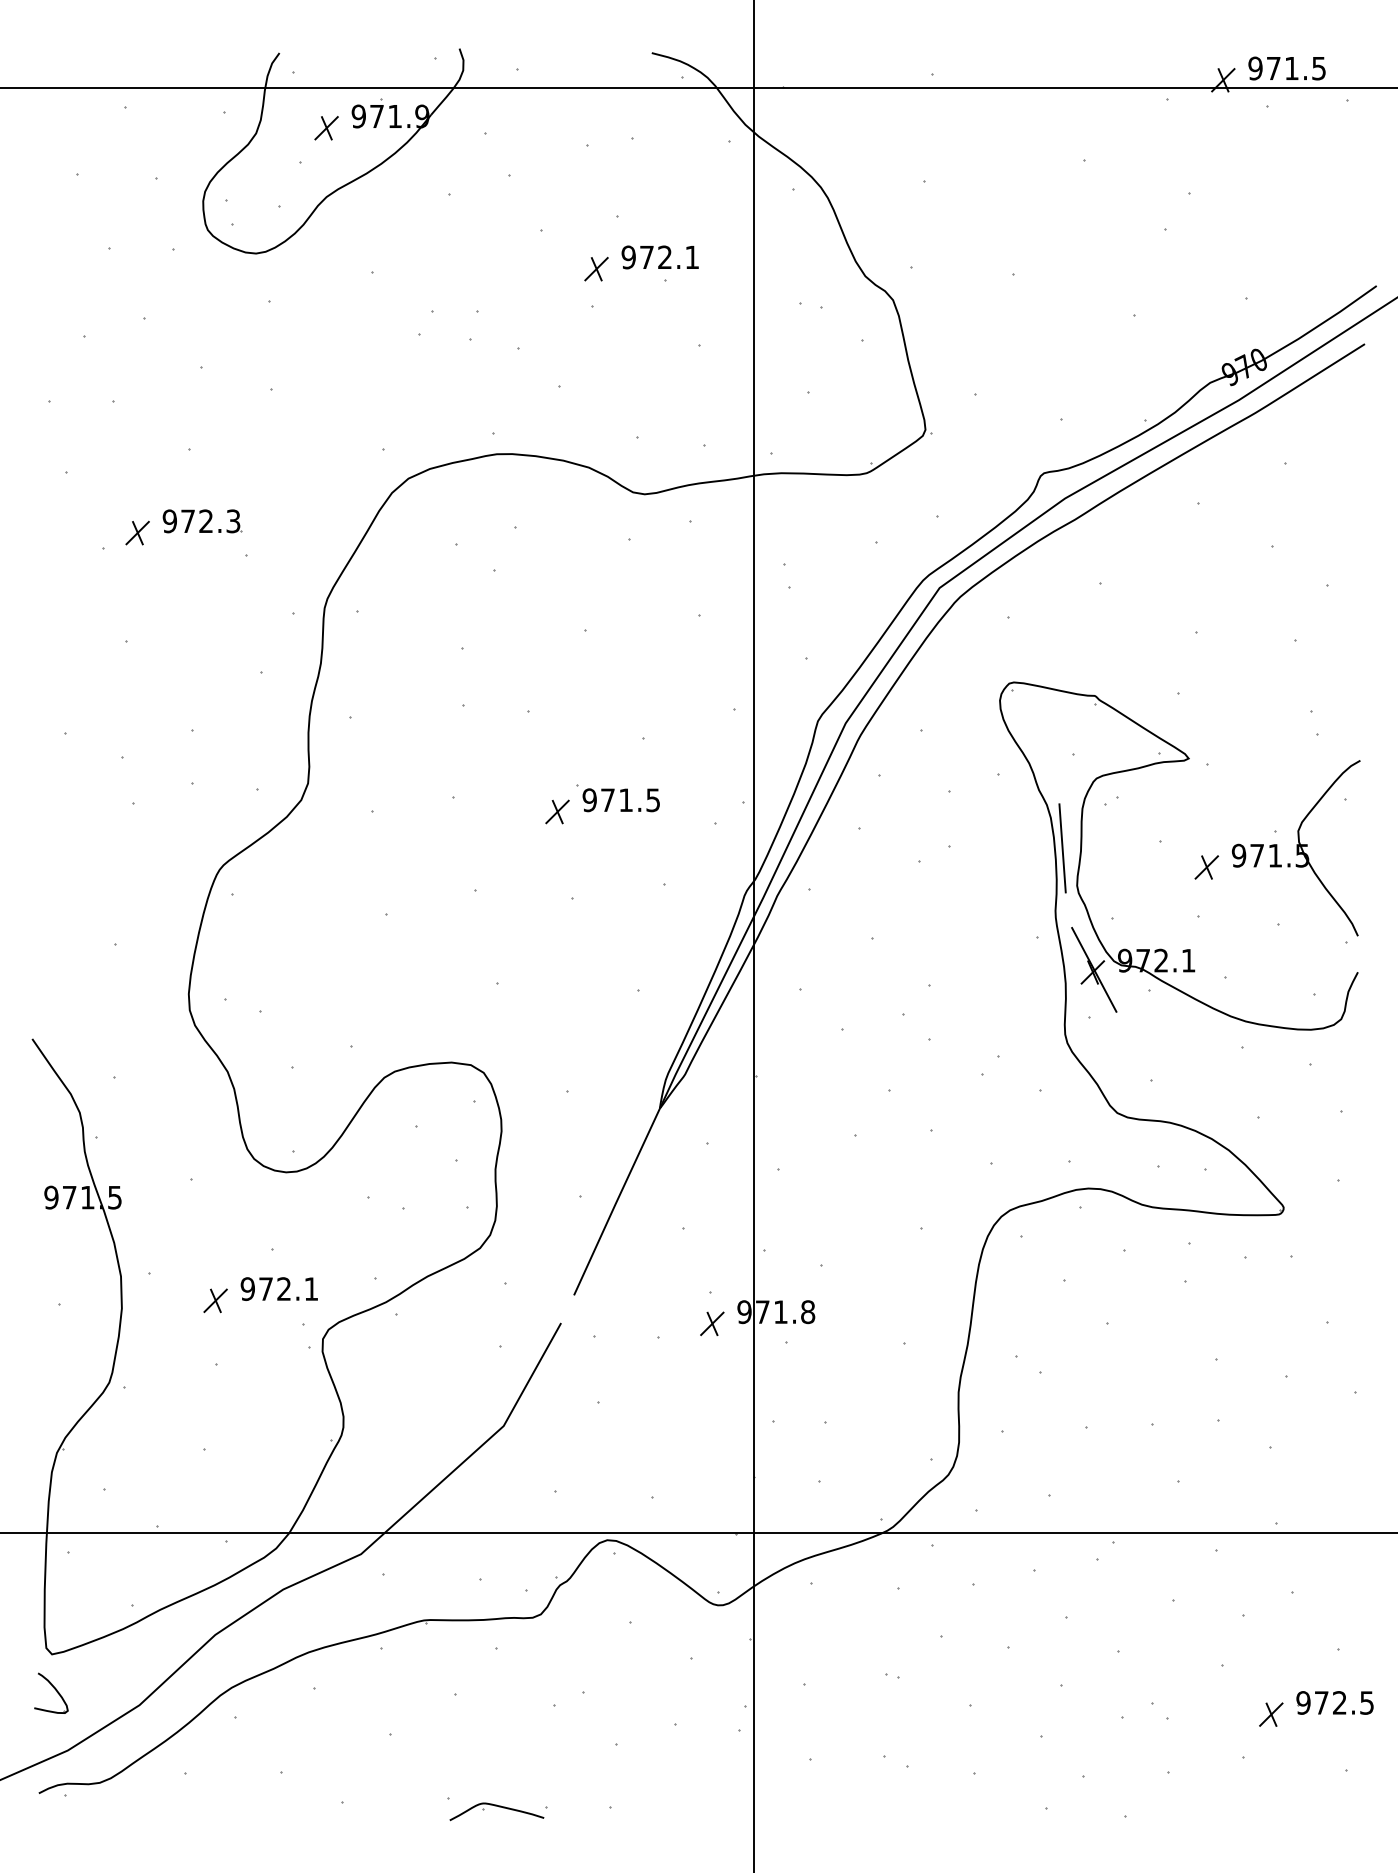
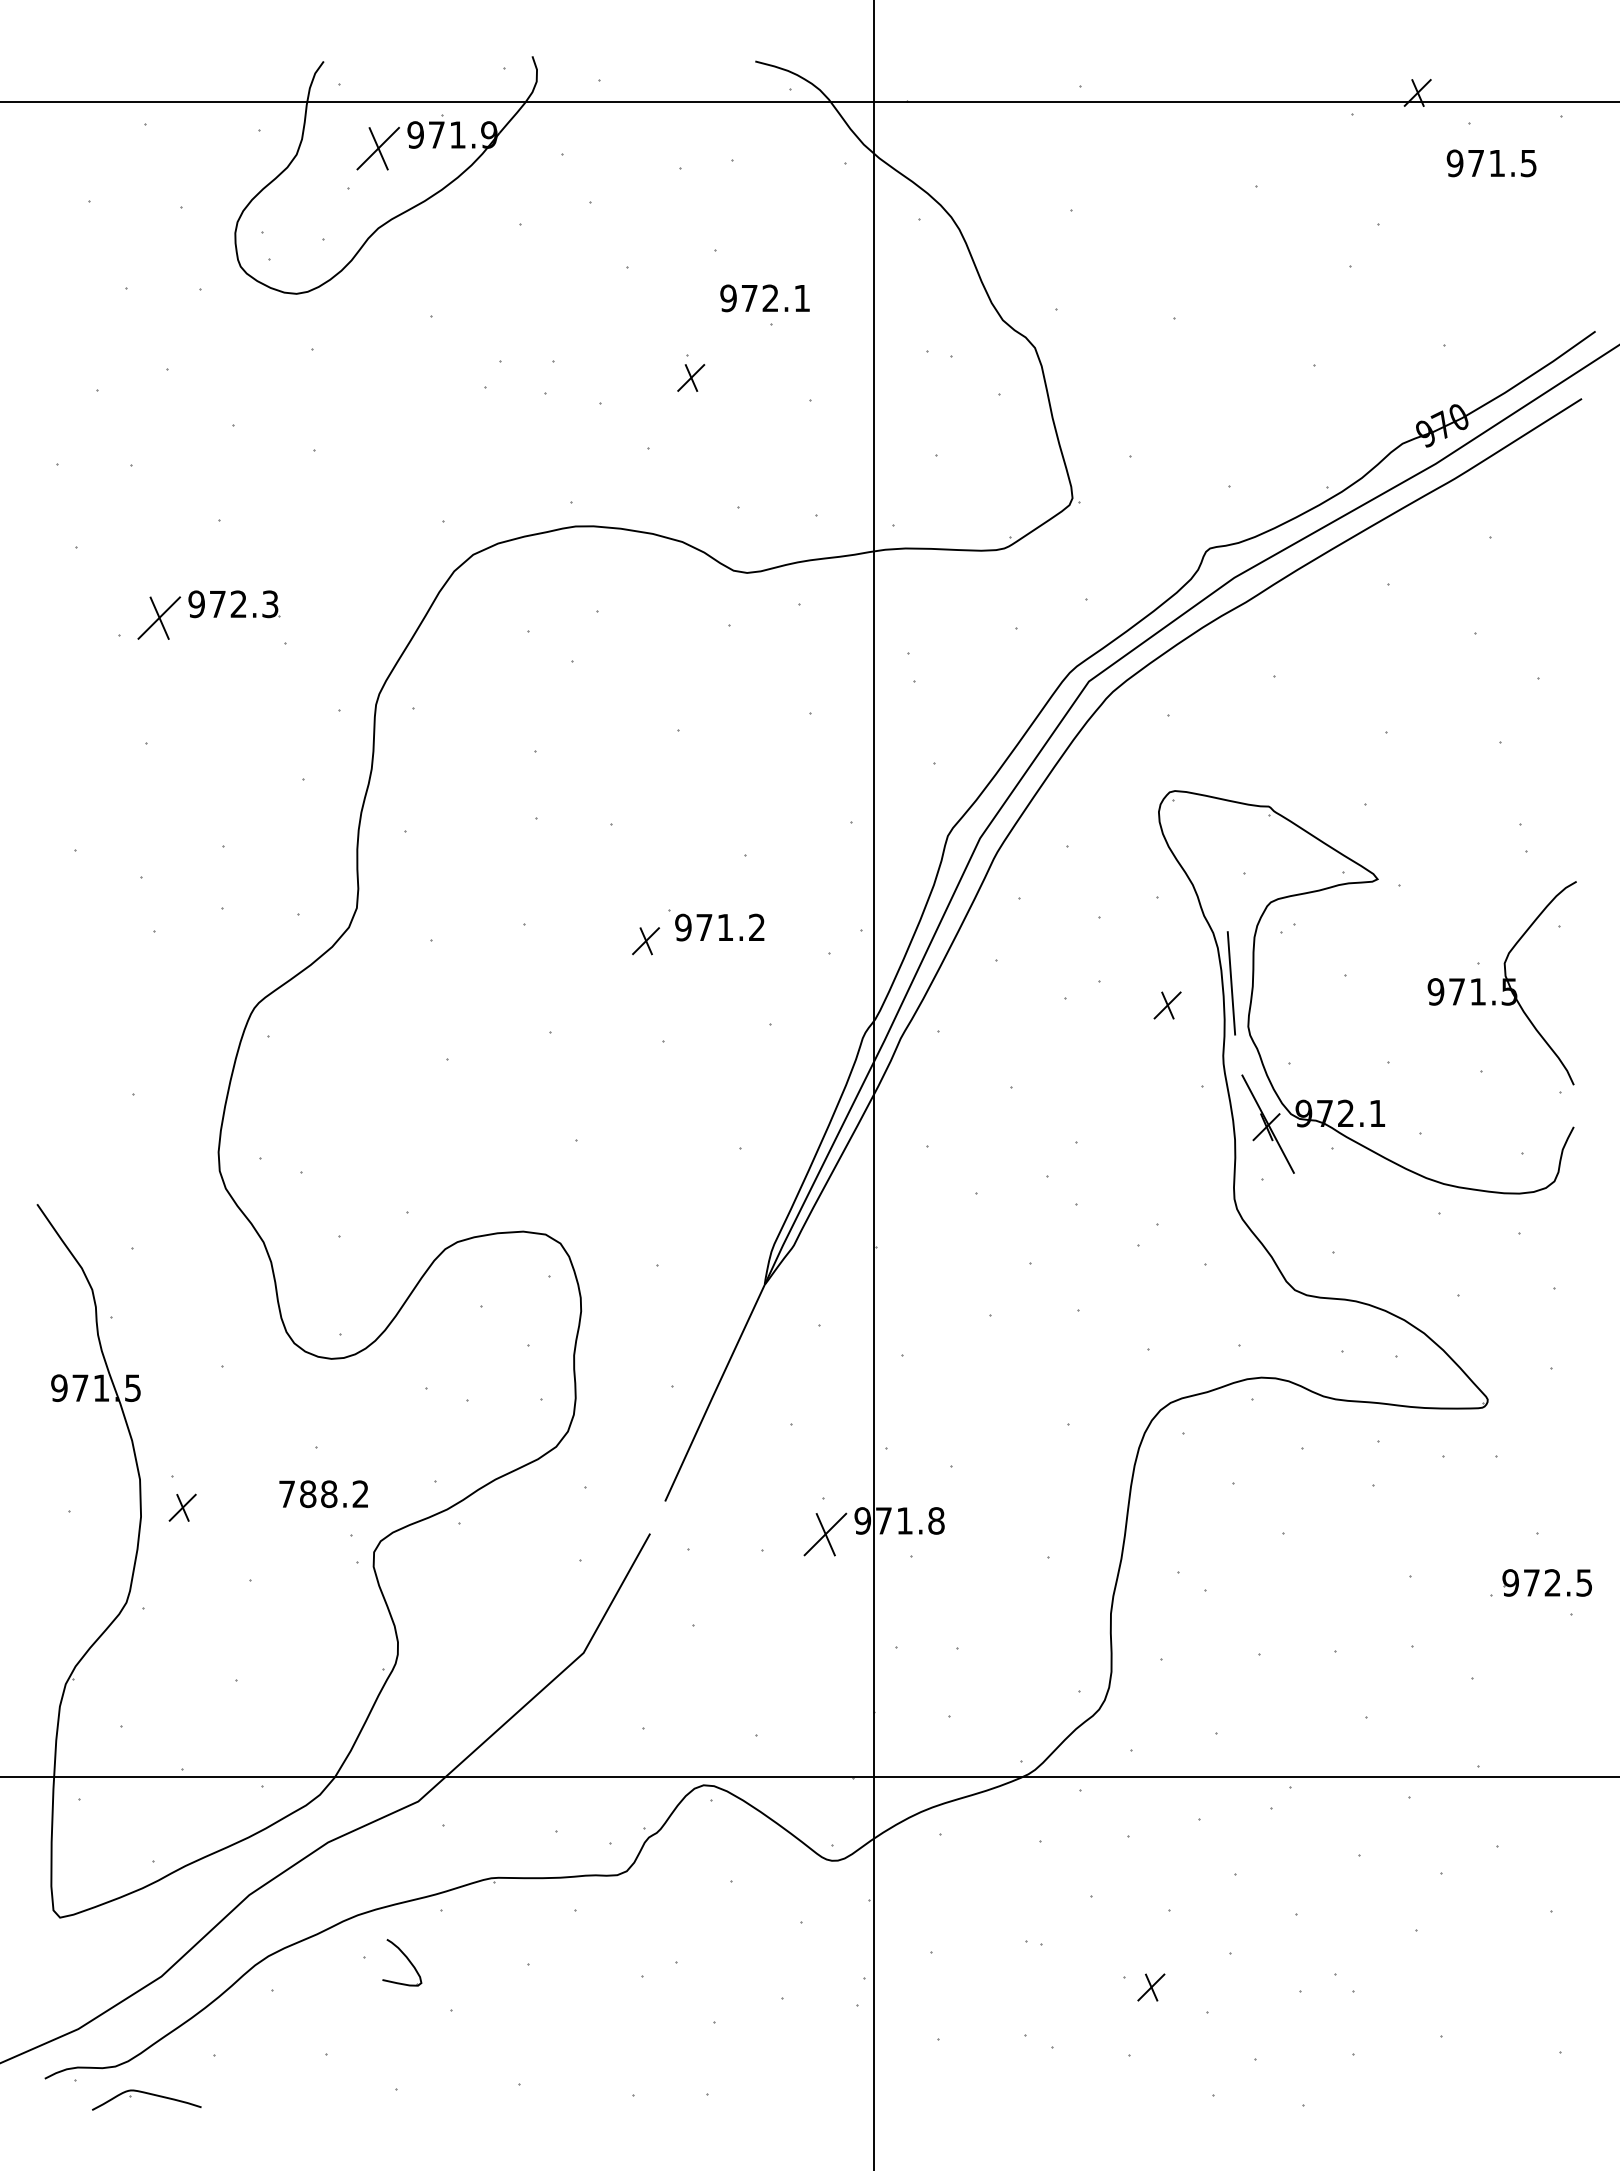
text: (1286, 68) -> (1491, 163), moved
part: (326, 128) -> (378, 148), size x1.6
part: (596, 268) -> (691, 377), moved
part: (137, 532) -> (159, 617), size x1.6
text: (652, 800) -> (756, 927), 971.5 -> 971.2
part: (1206, 867) -> (1167, 1005), moved
text: (279, 1289) -> (323, 1494), 972.1 -> 788.2
part: (215, 1300) -> (182, 1507), moved
part: (712, 1323) -> (825, 1534), size x1.6
part: (51, 1693) -> (402, 1962), moved
part: (1334, 1702) -> (1546, 1582), moved
part: (1271, 1714) -> (1151, 1987), moved
part: (496, 1811) -> (146, 2099), moved

